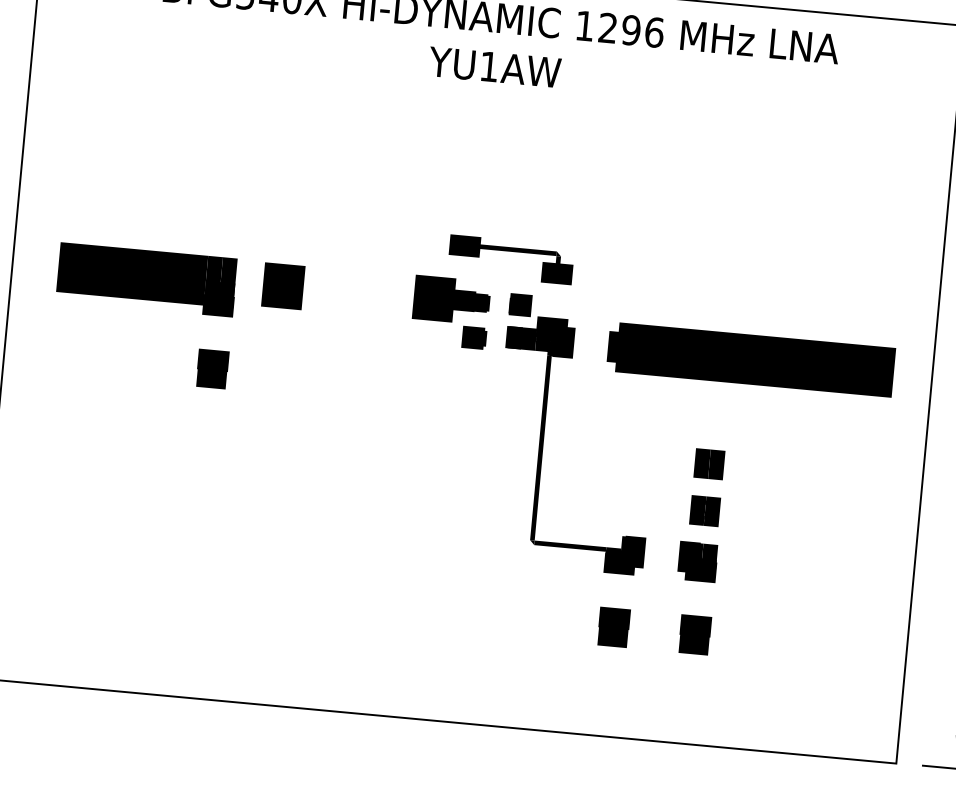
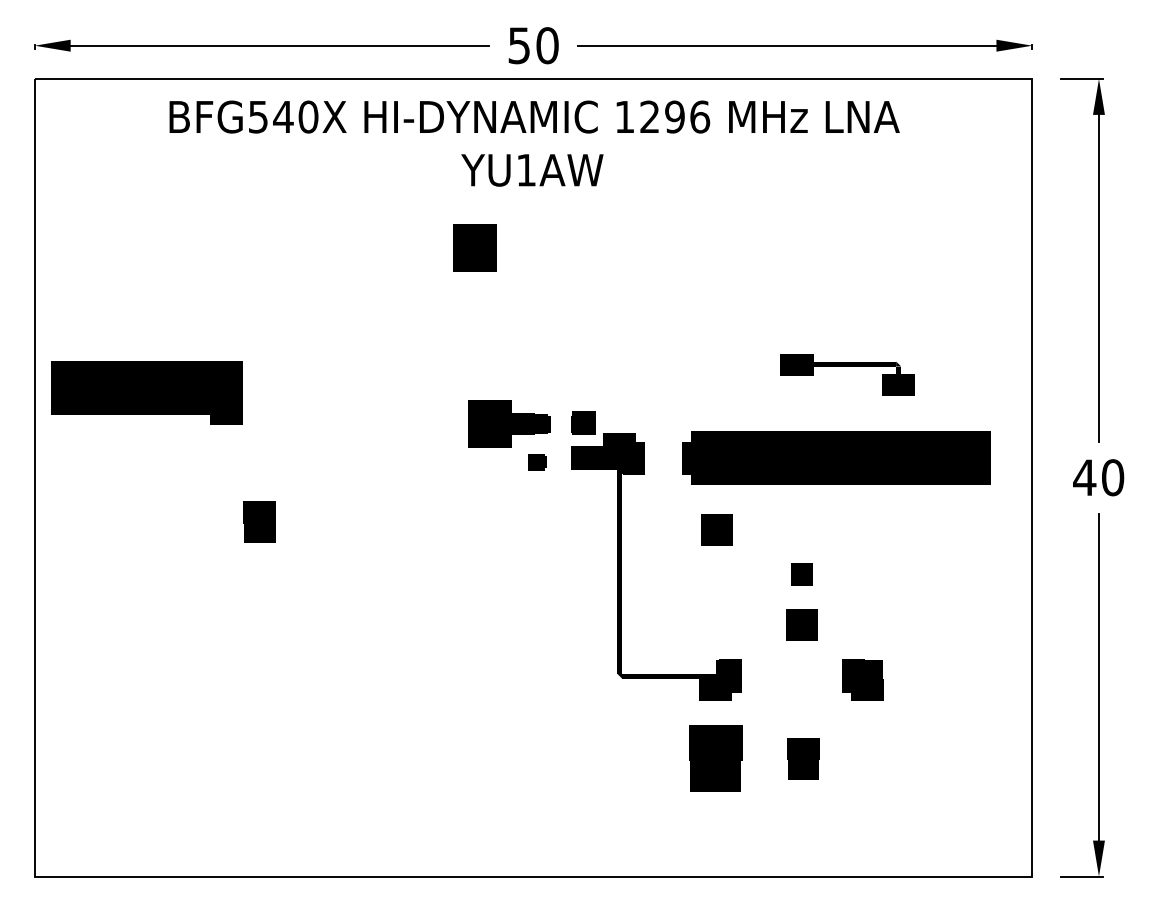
part: (511, 251) -> (847, 366), moved
part: (146, 279) -> (146, 392), moved
part: (282, 285) -> (474, 247), moved
part: (474, 337) -> (537, 461), size x0.7
part: (634, 415) -> (716, 529), added
part: (709, 464) -> (801, 574), size x0.7
part: (697, 561) -> (862, 679), moved
part: (613, 626) -> (715, 758), size x1.6

